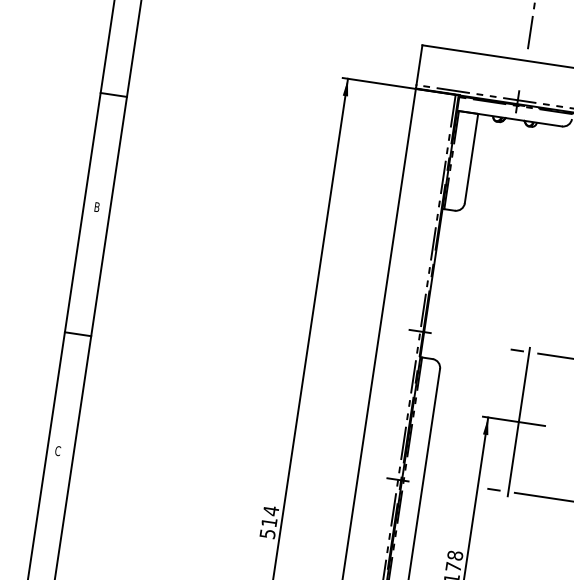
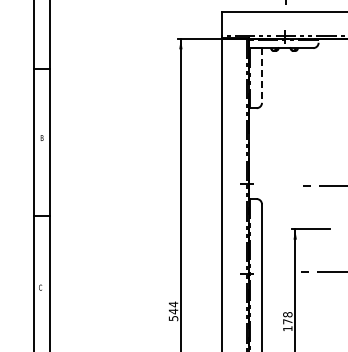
line: (472, 160) -> (262, 76), solid -> dashed
line: (518, 421) -> (313, 228), removed
text: (269, 522) -> (173, 311), 514 -> 544

